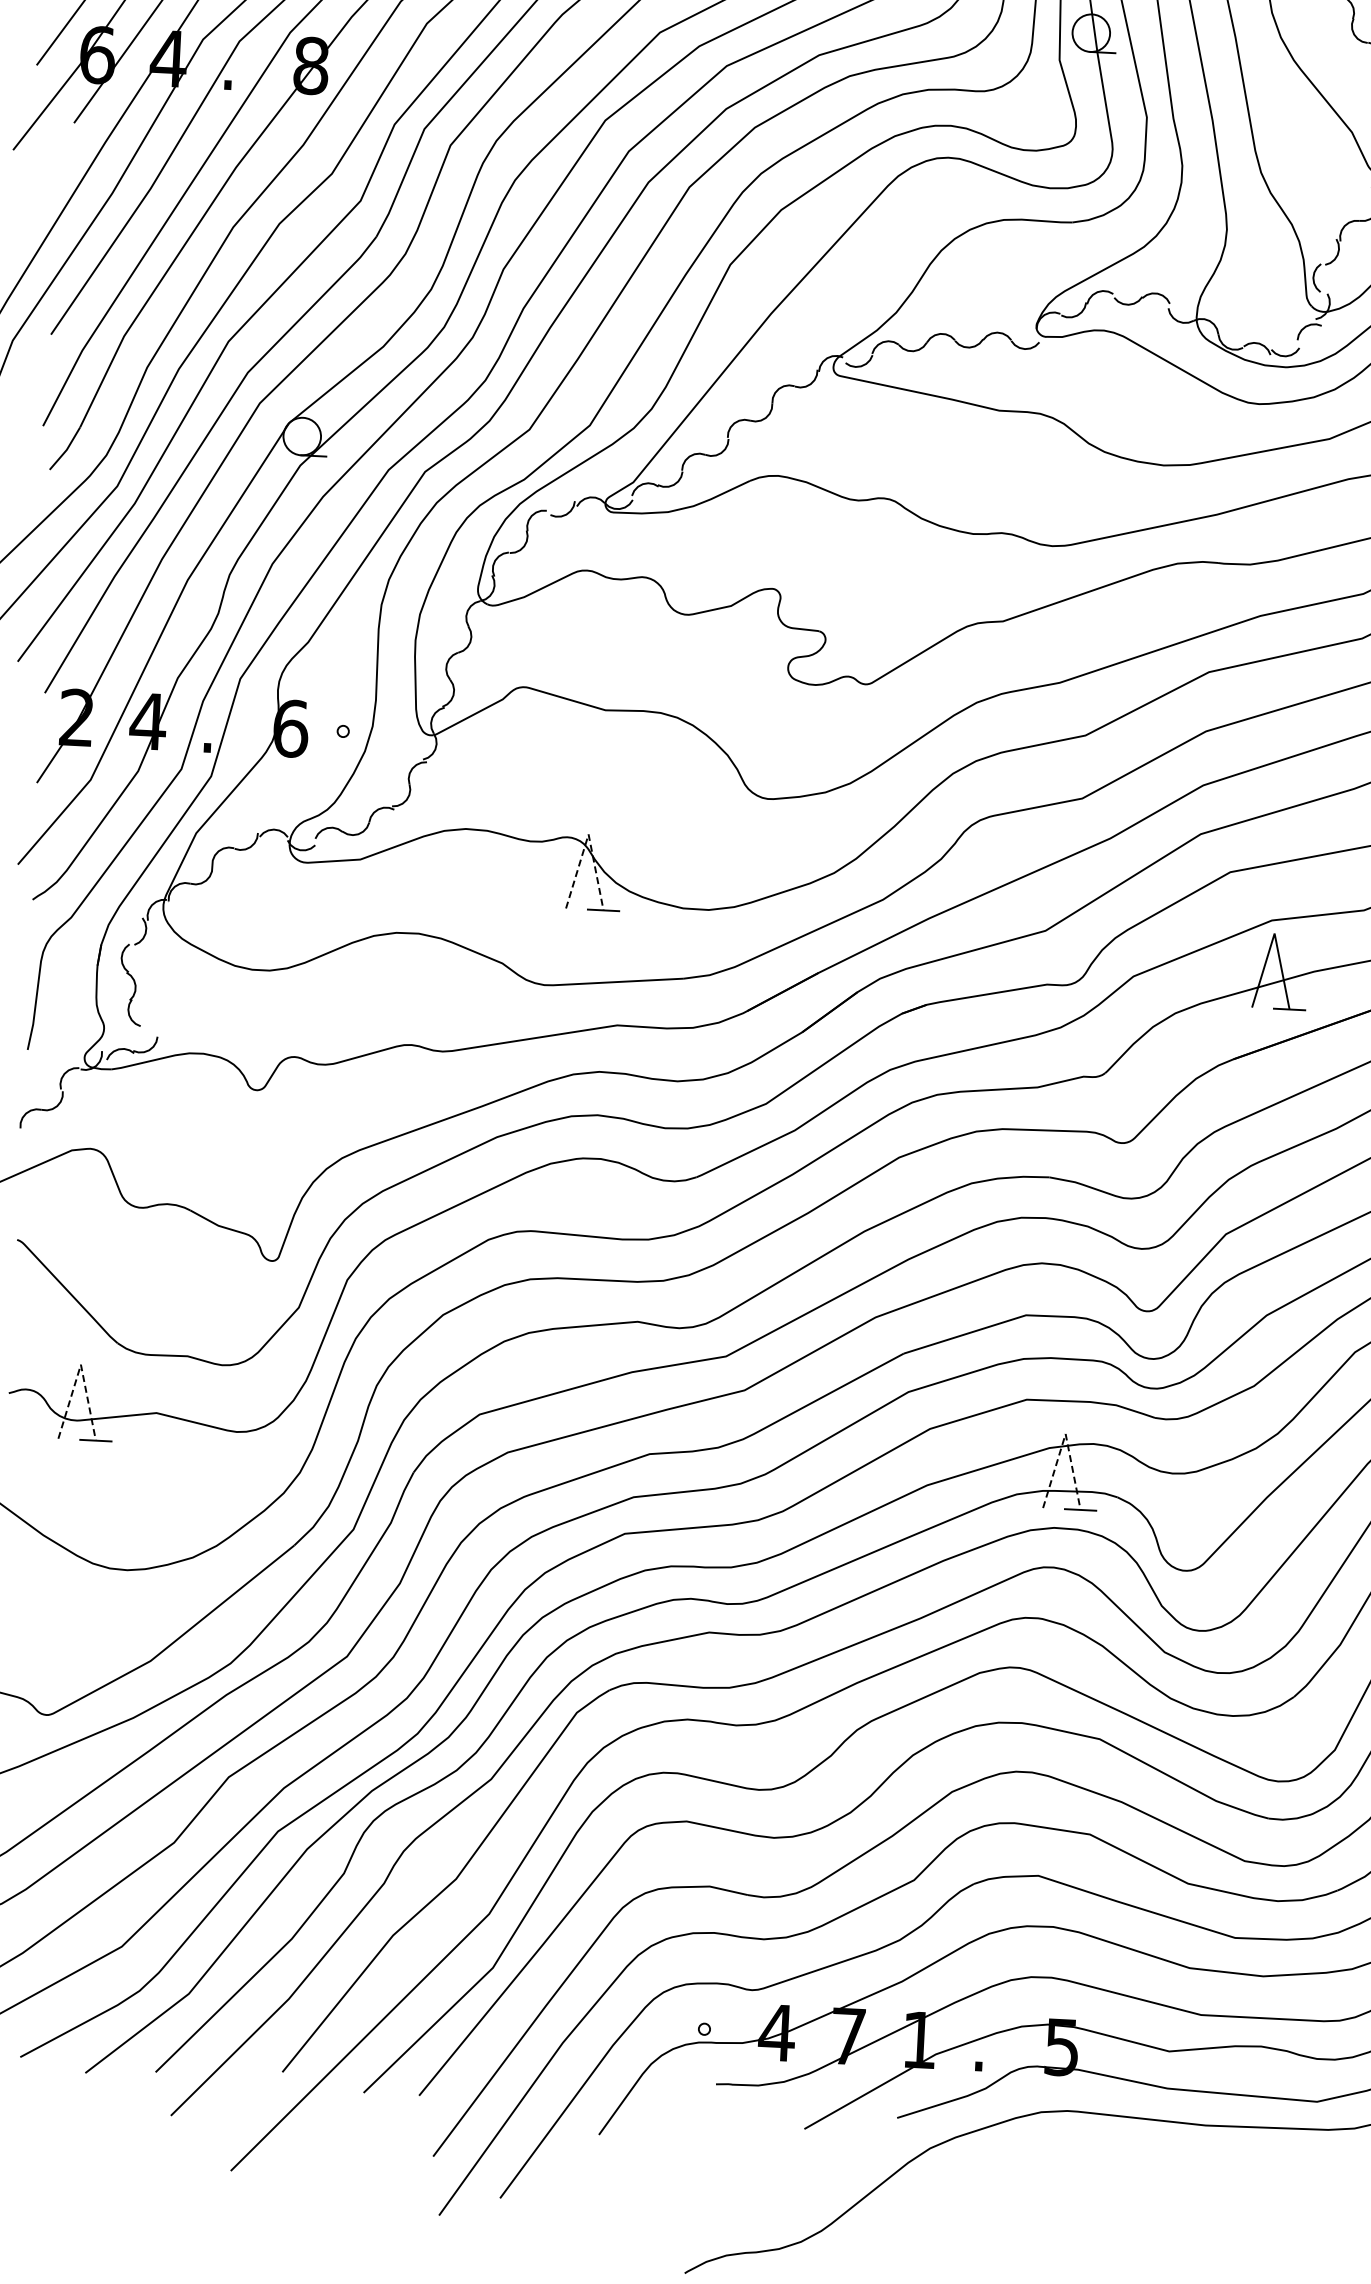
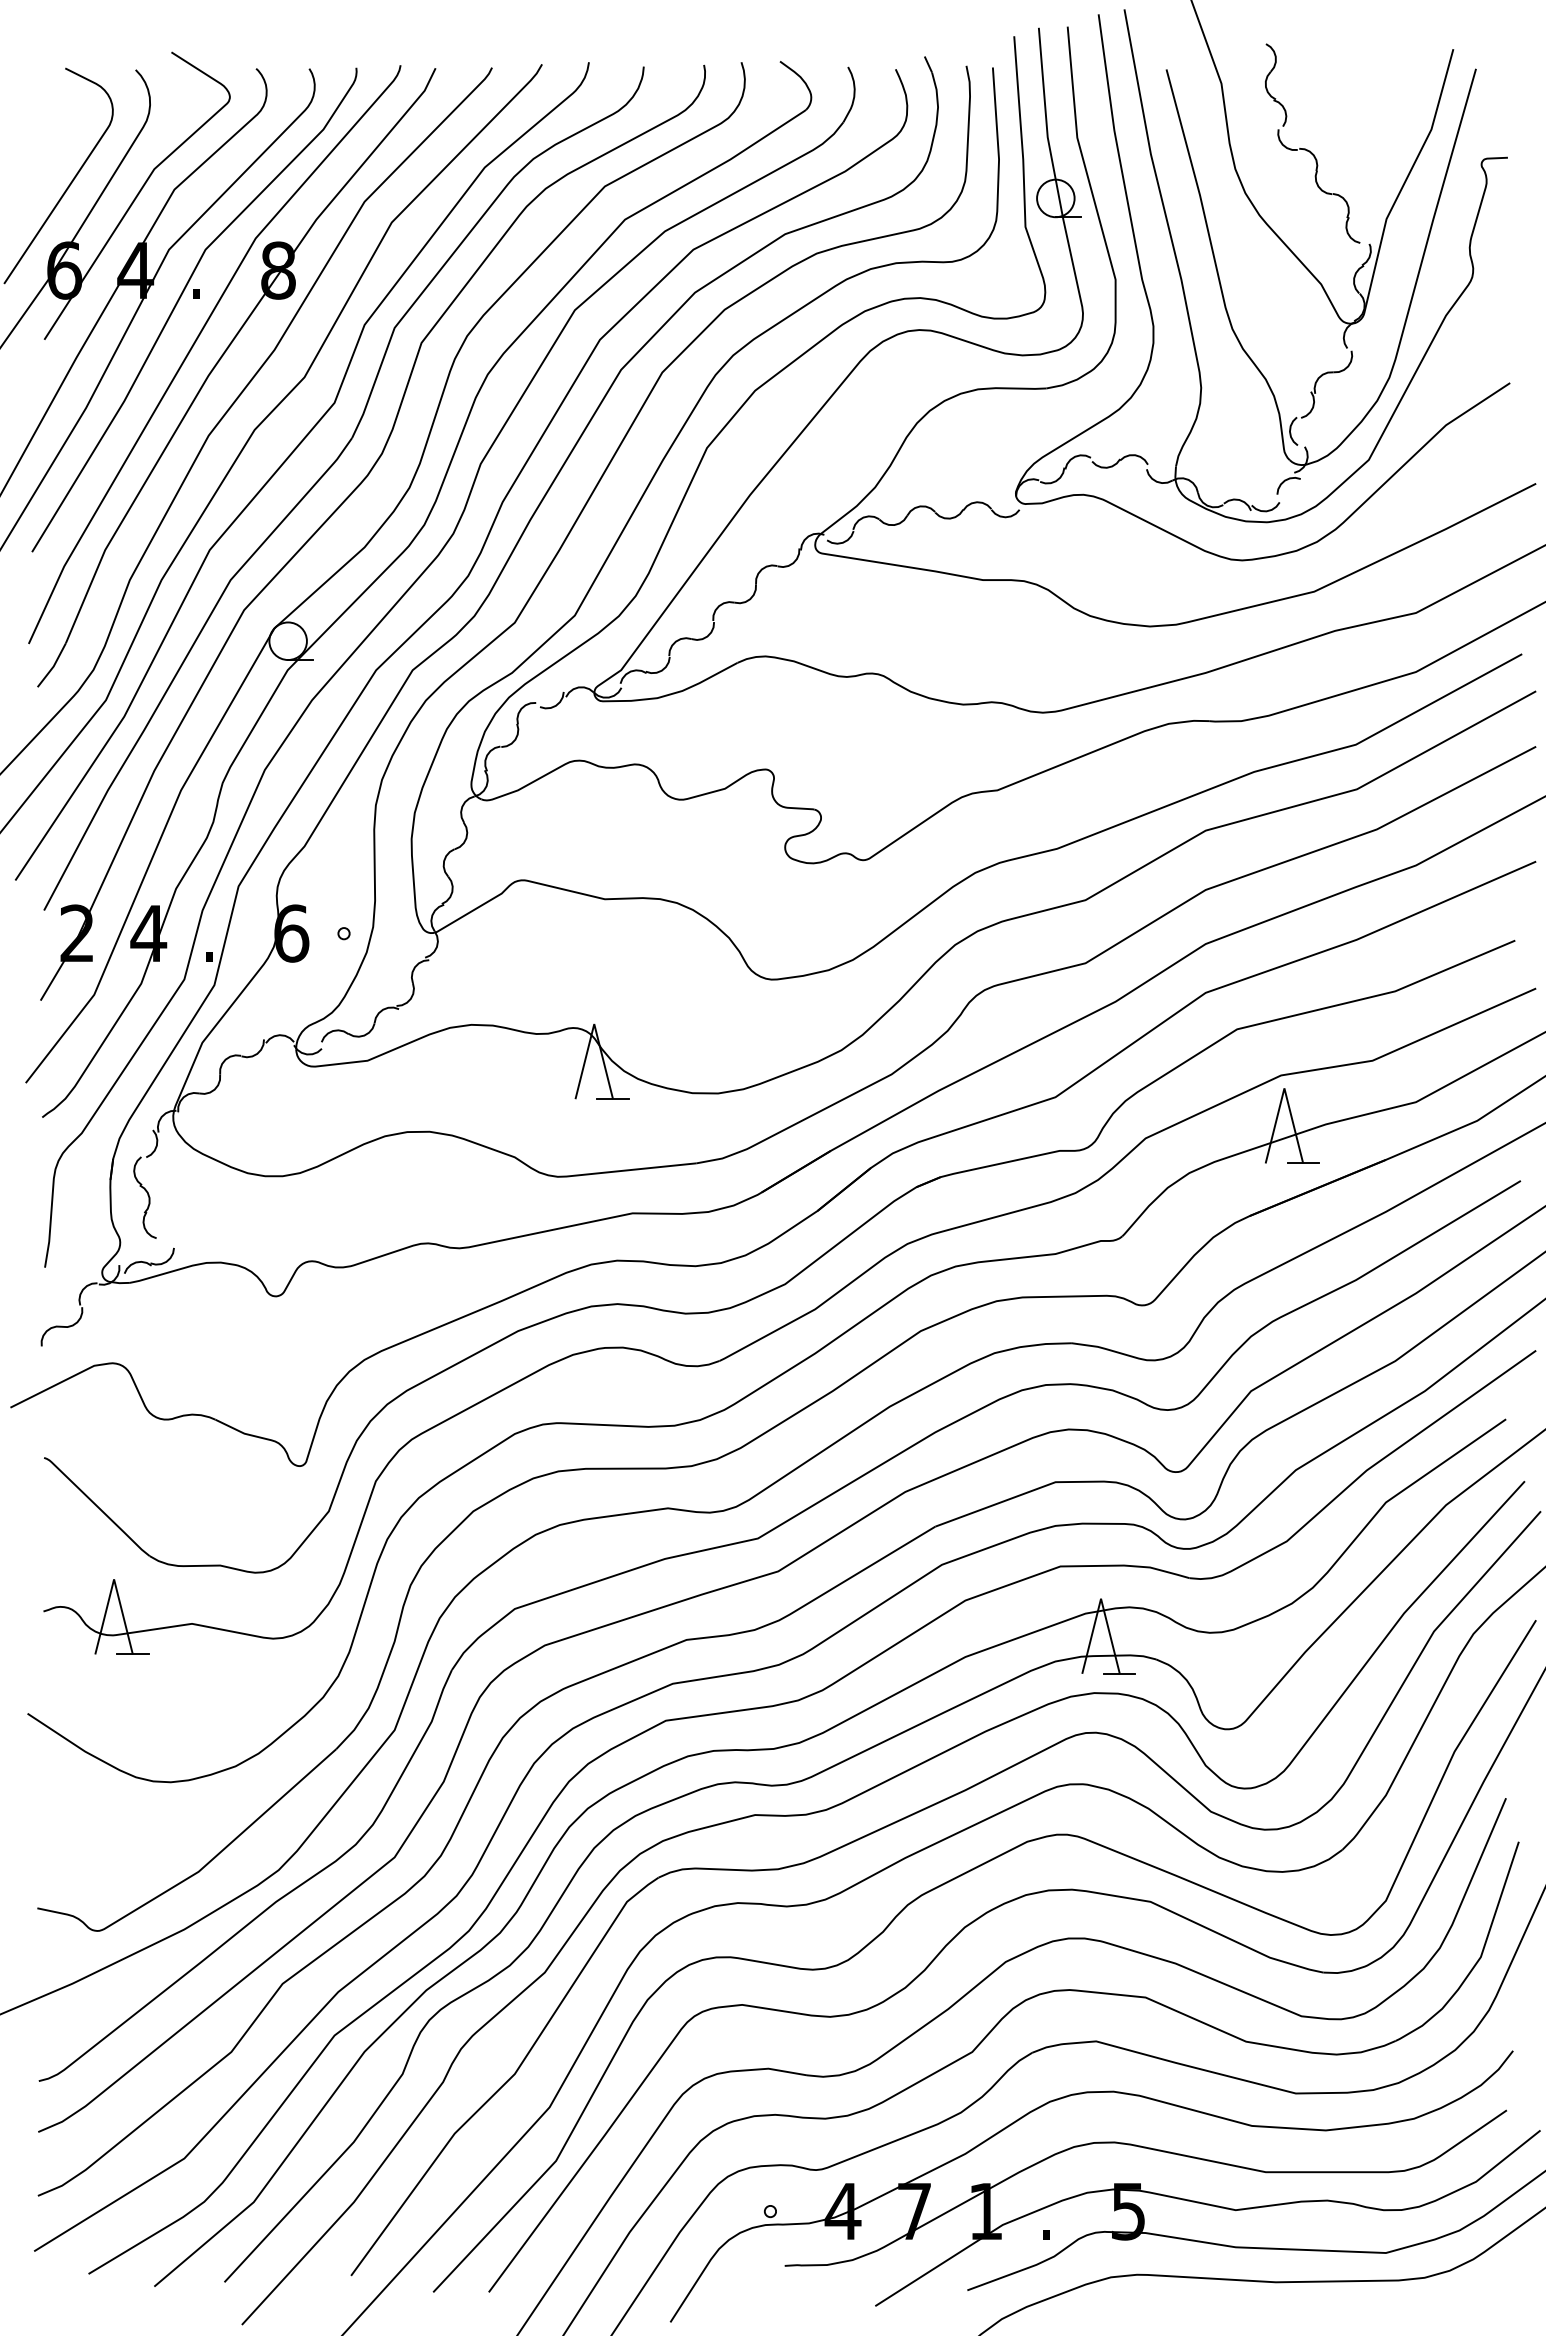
line: (588, 834) -> (594, 1024), dashed -> solid
line: (81, 1364) -> (114, 1579), dashed -> solid
line: (1066, 1433) -> (1101, 1598), dashed -> solid

